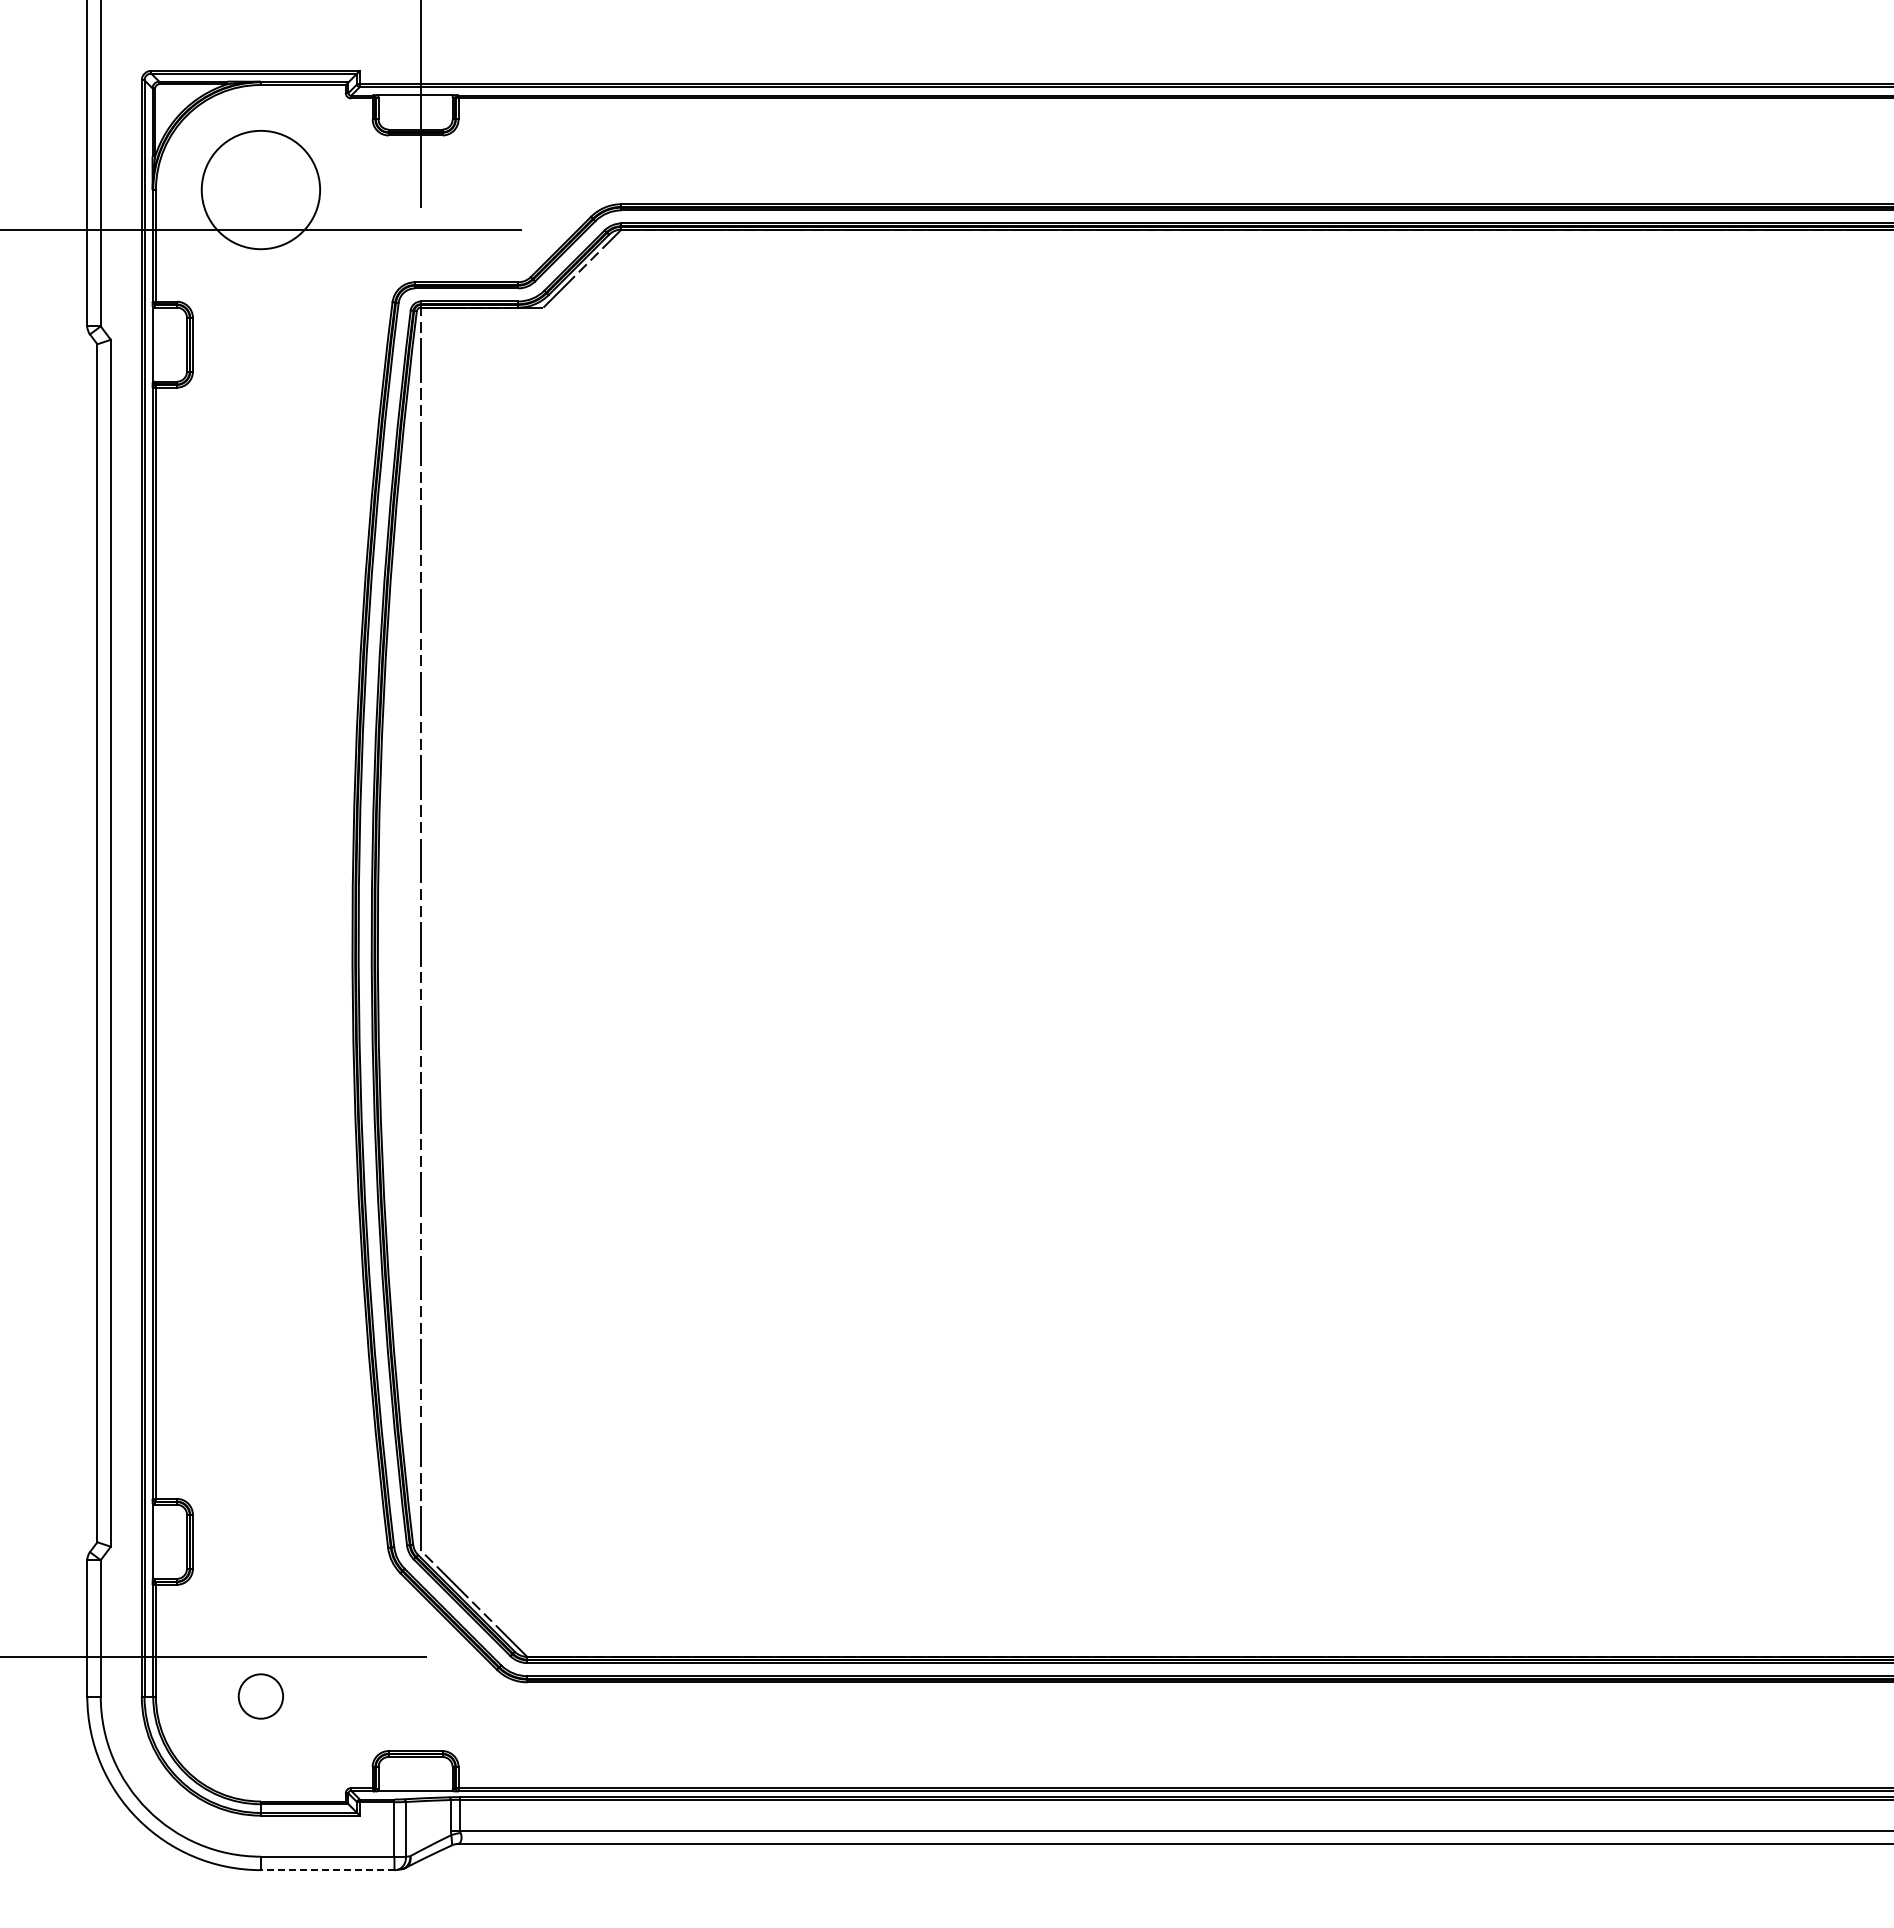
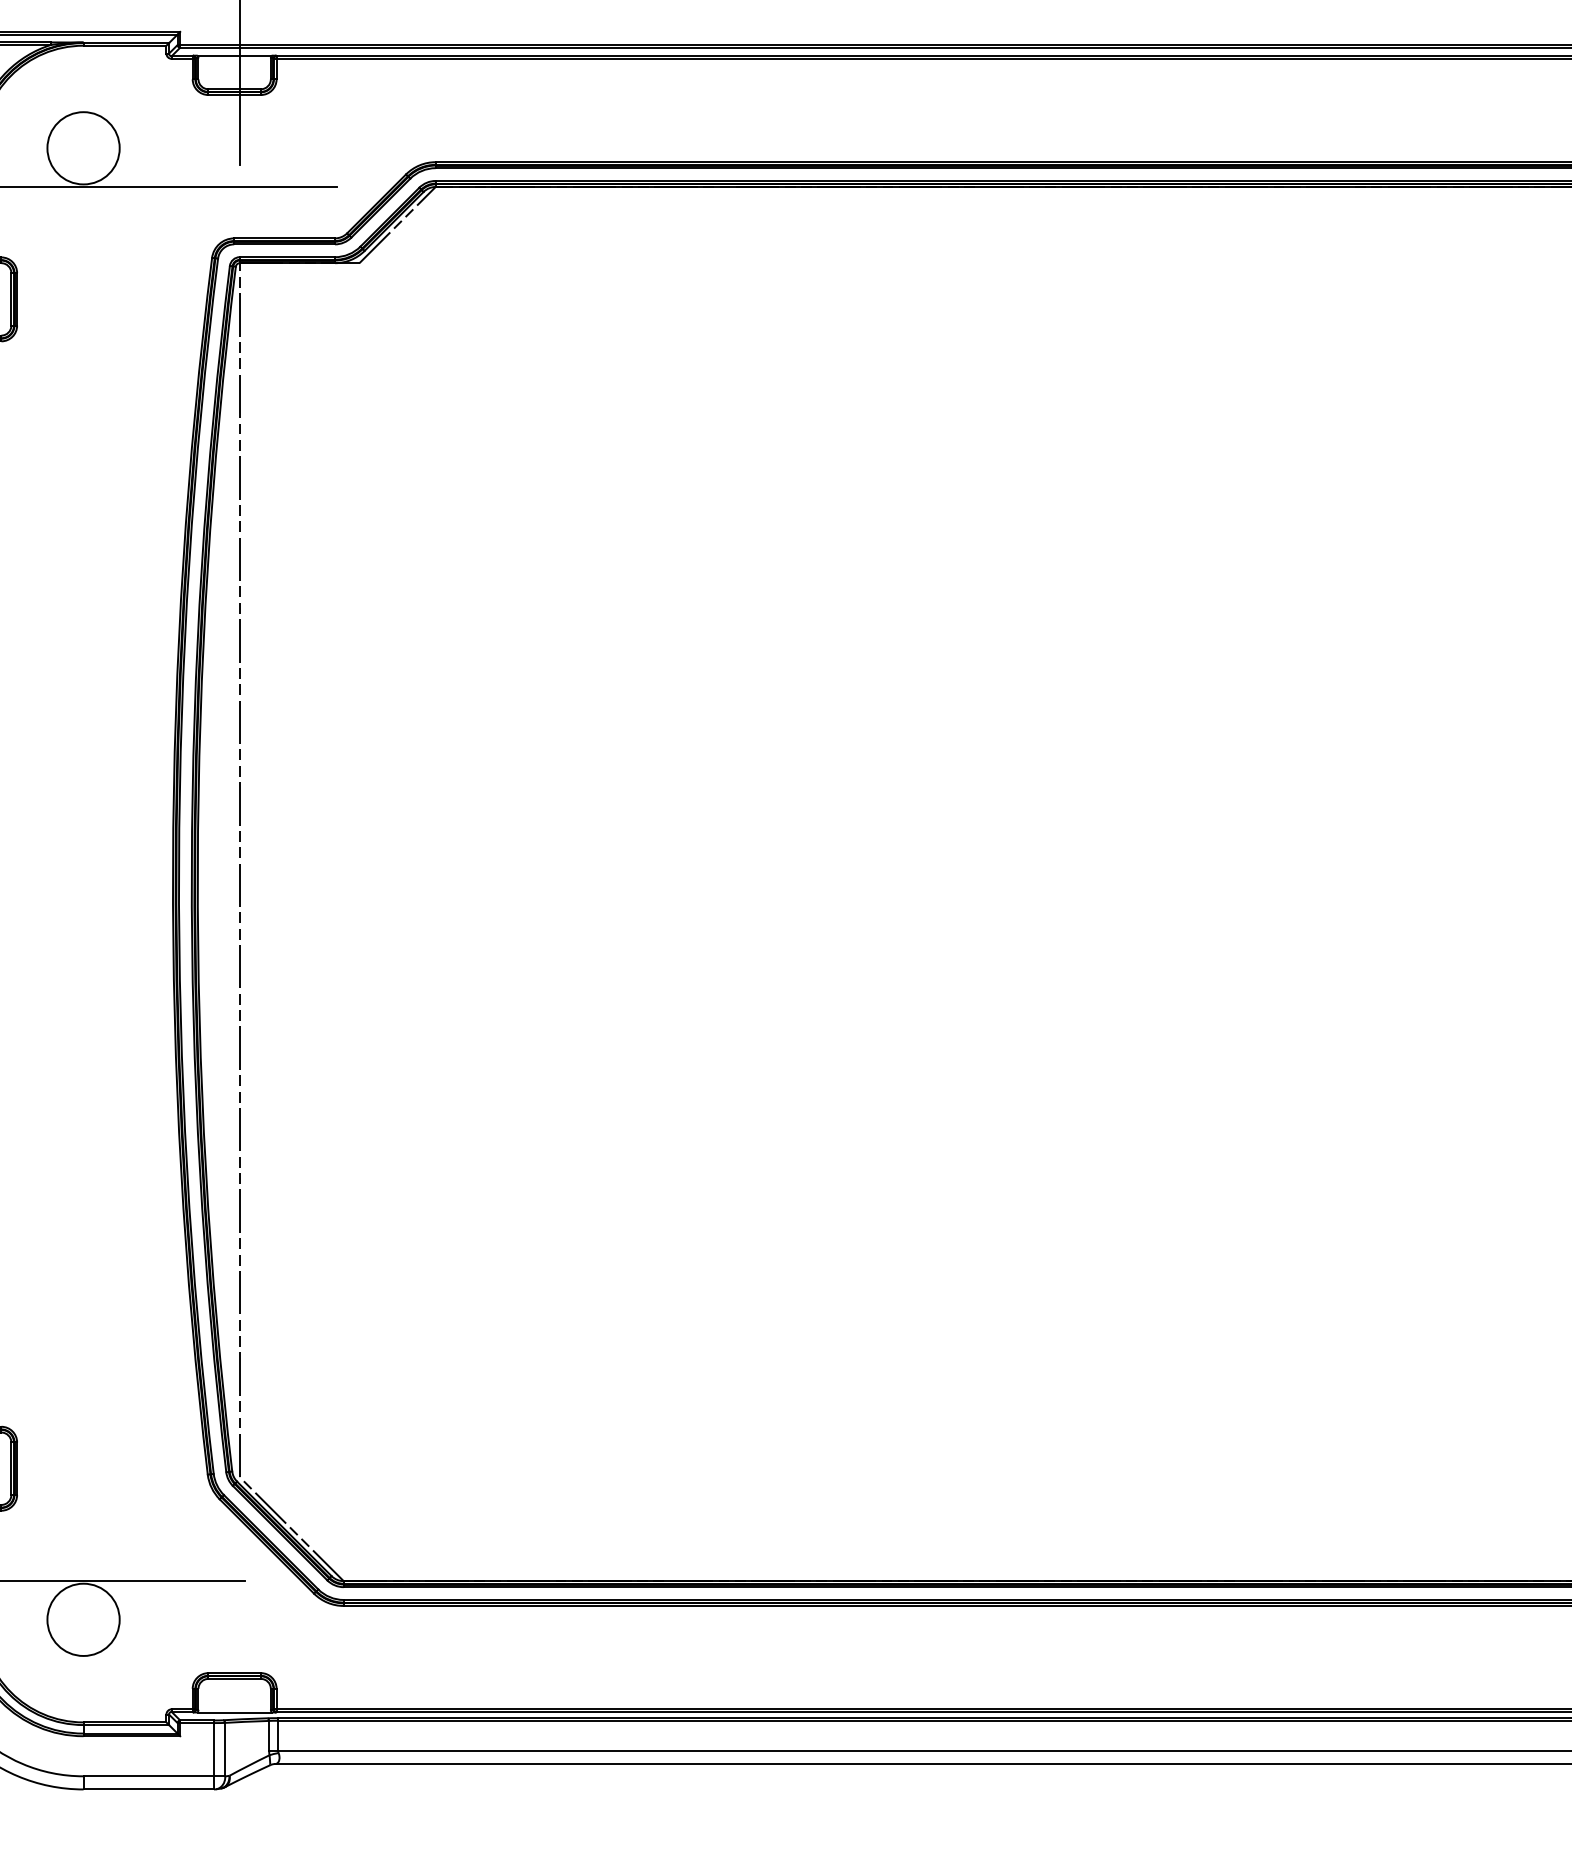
circle: (260, 190) -> (83, 148), size x0.62
circle: (260, 1696) -> (83, 1619), size x1.67
line: (327, 1870) -> (148, 1789), dashed -> solid

